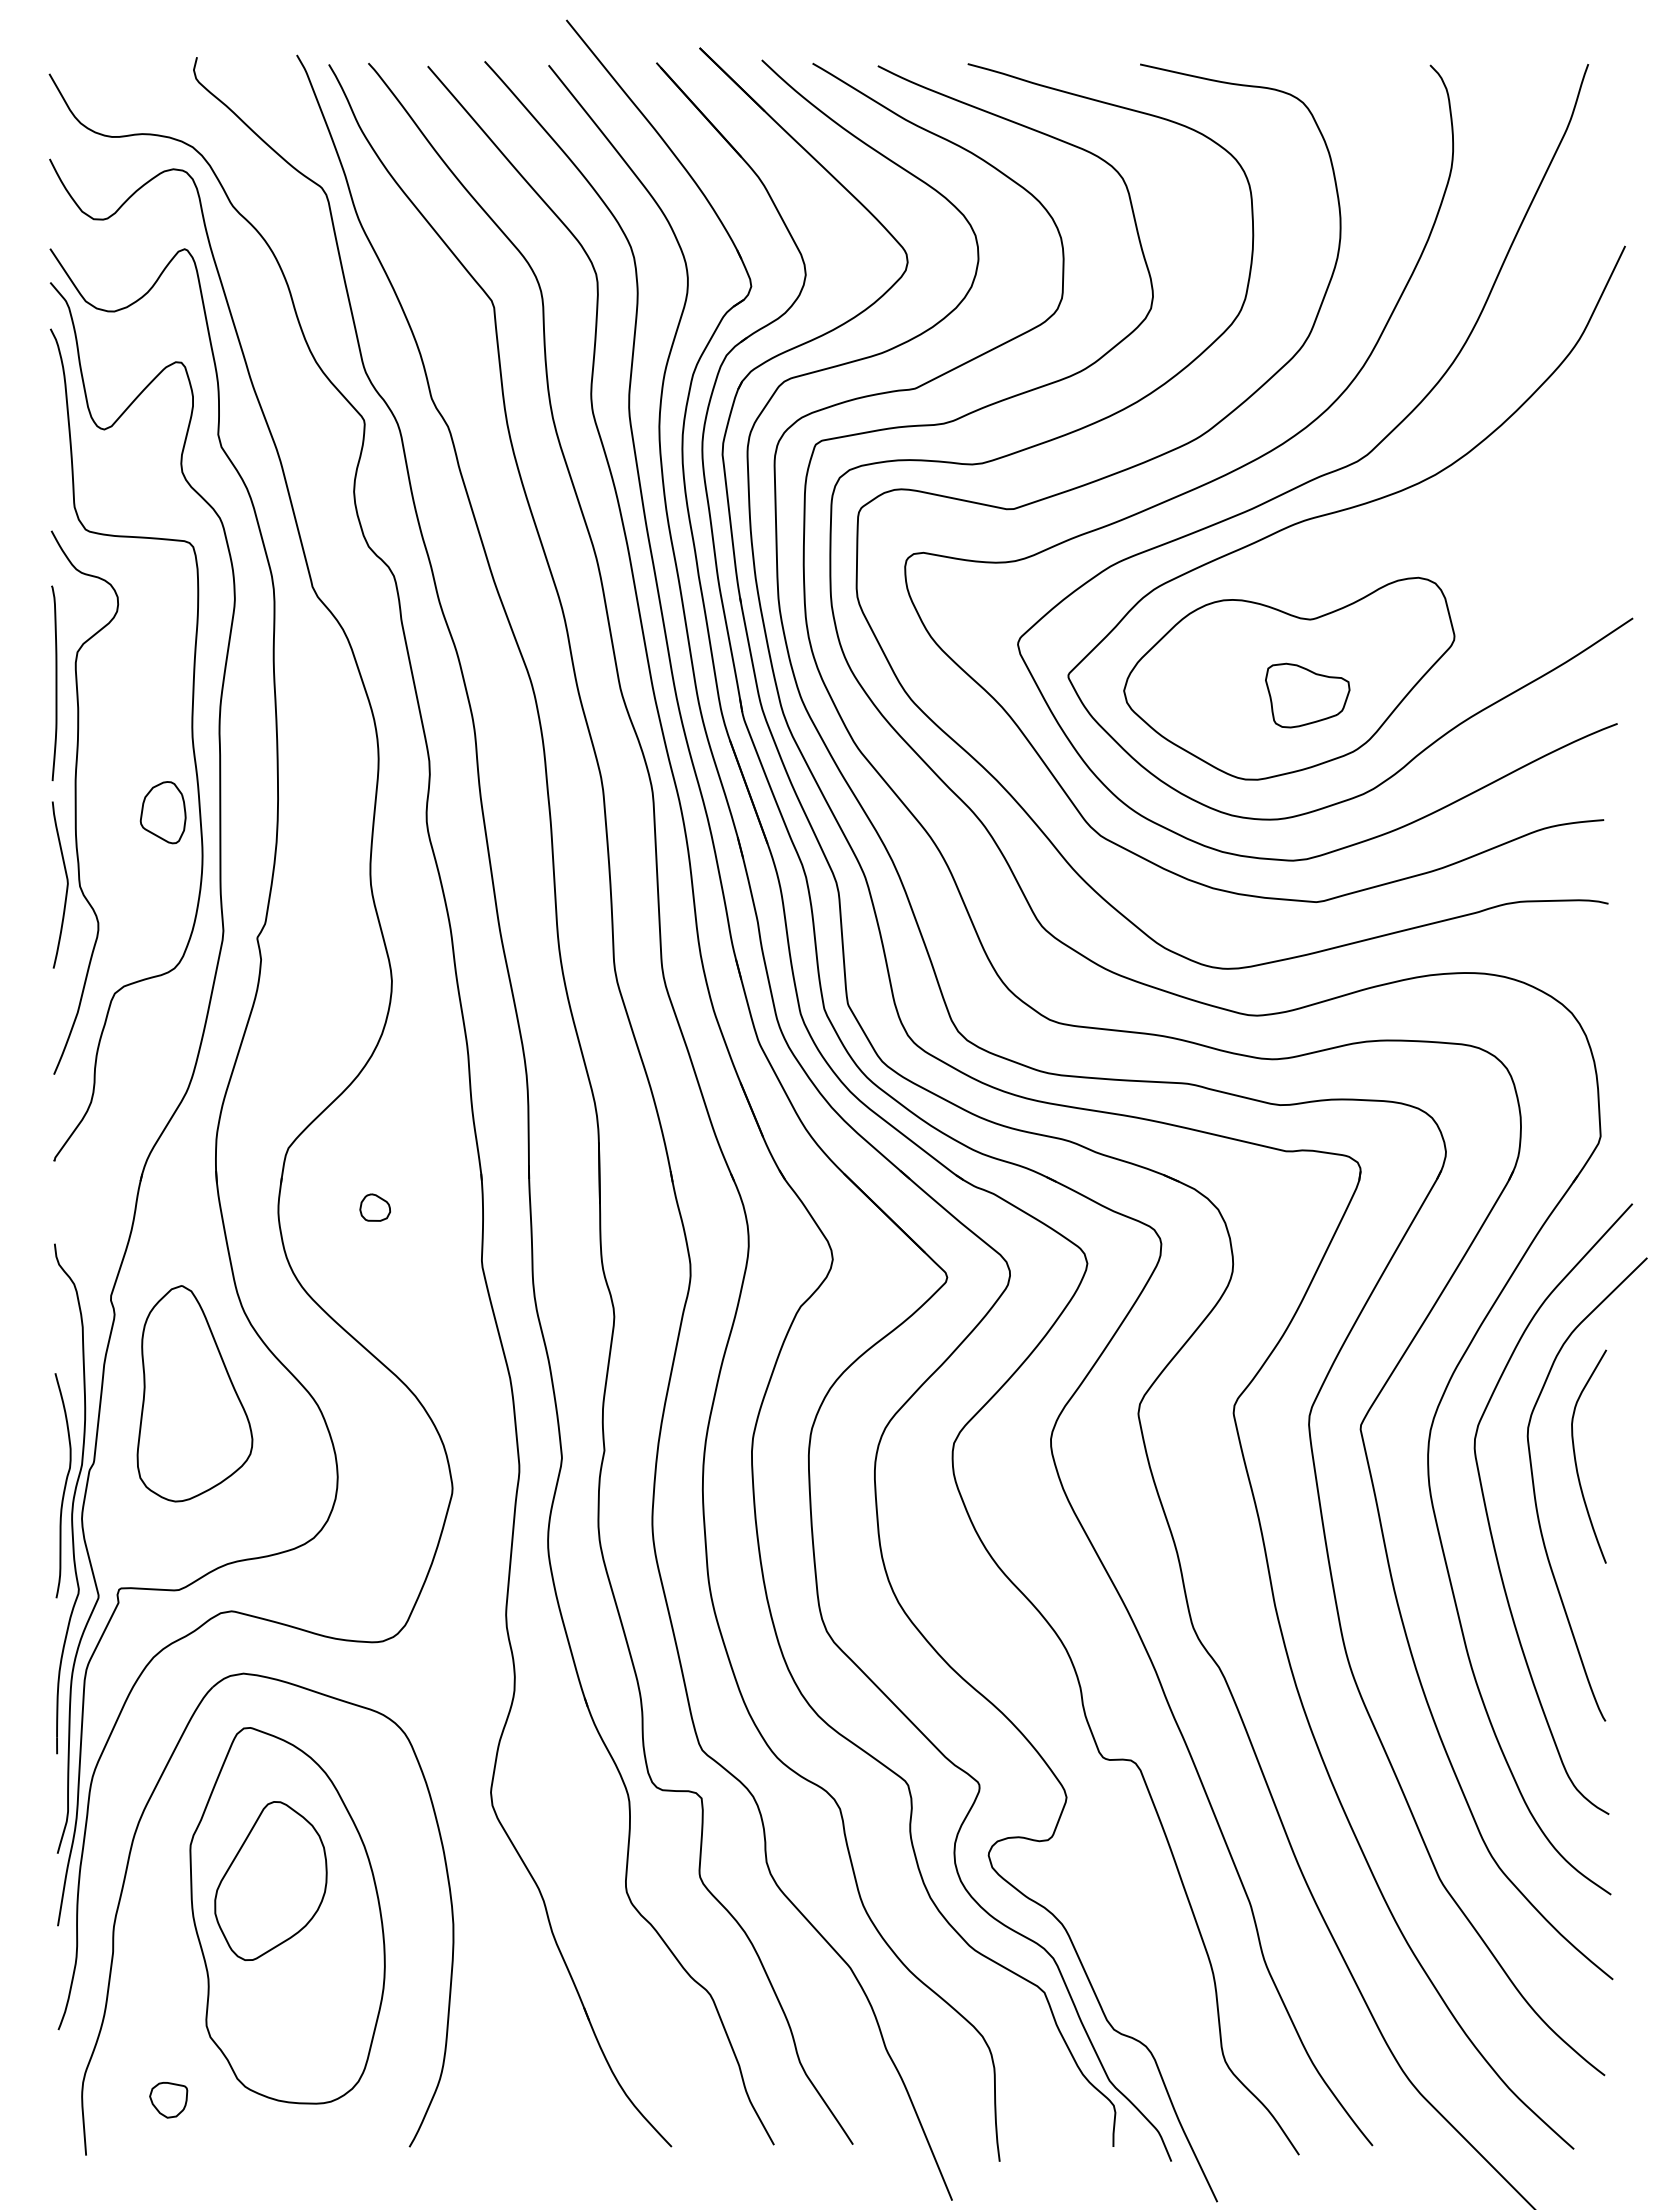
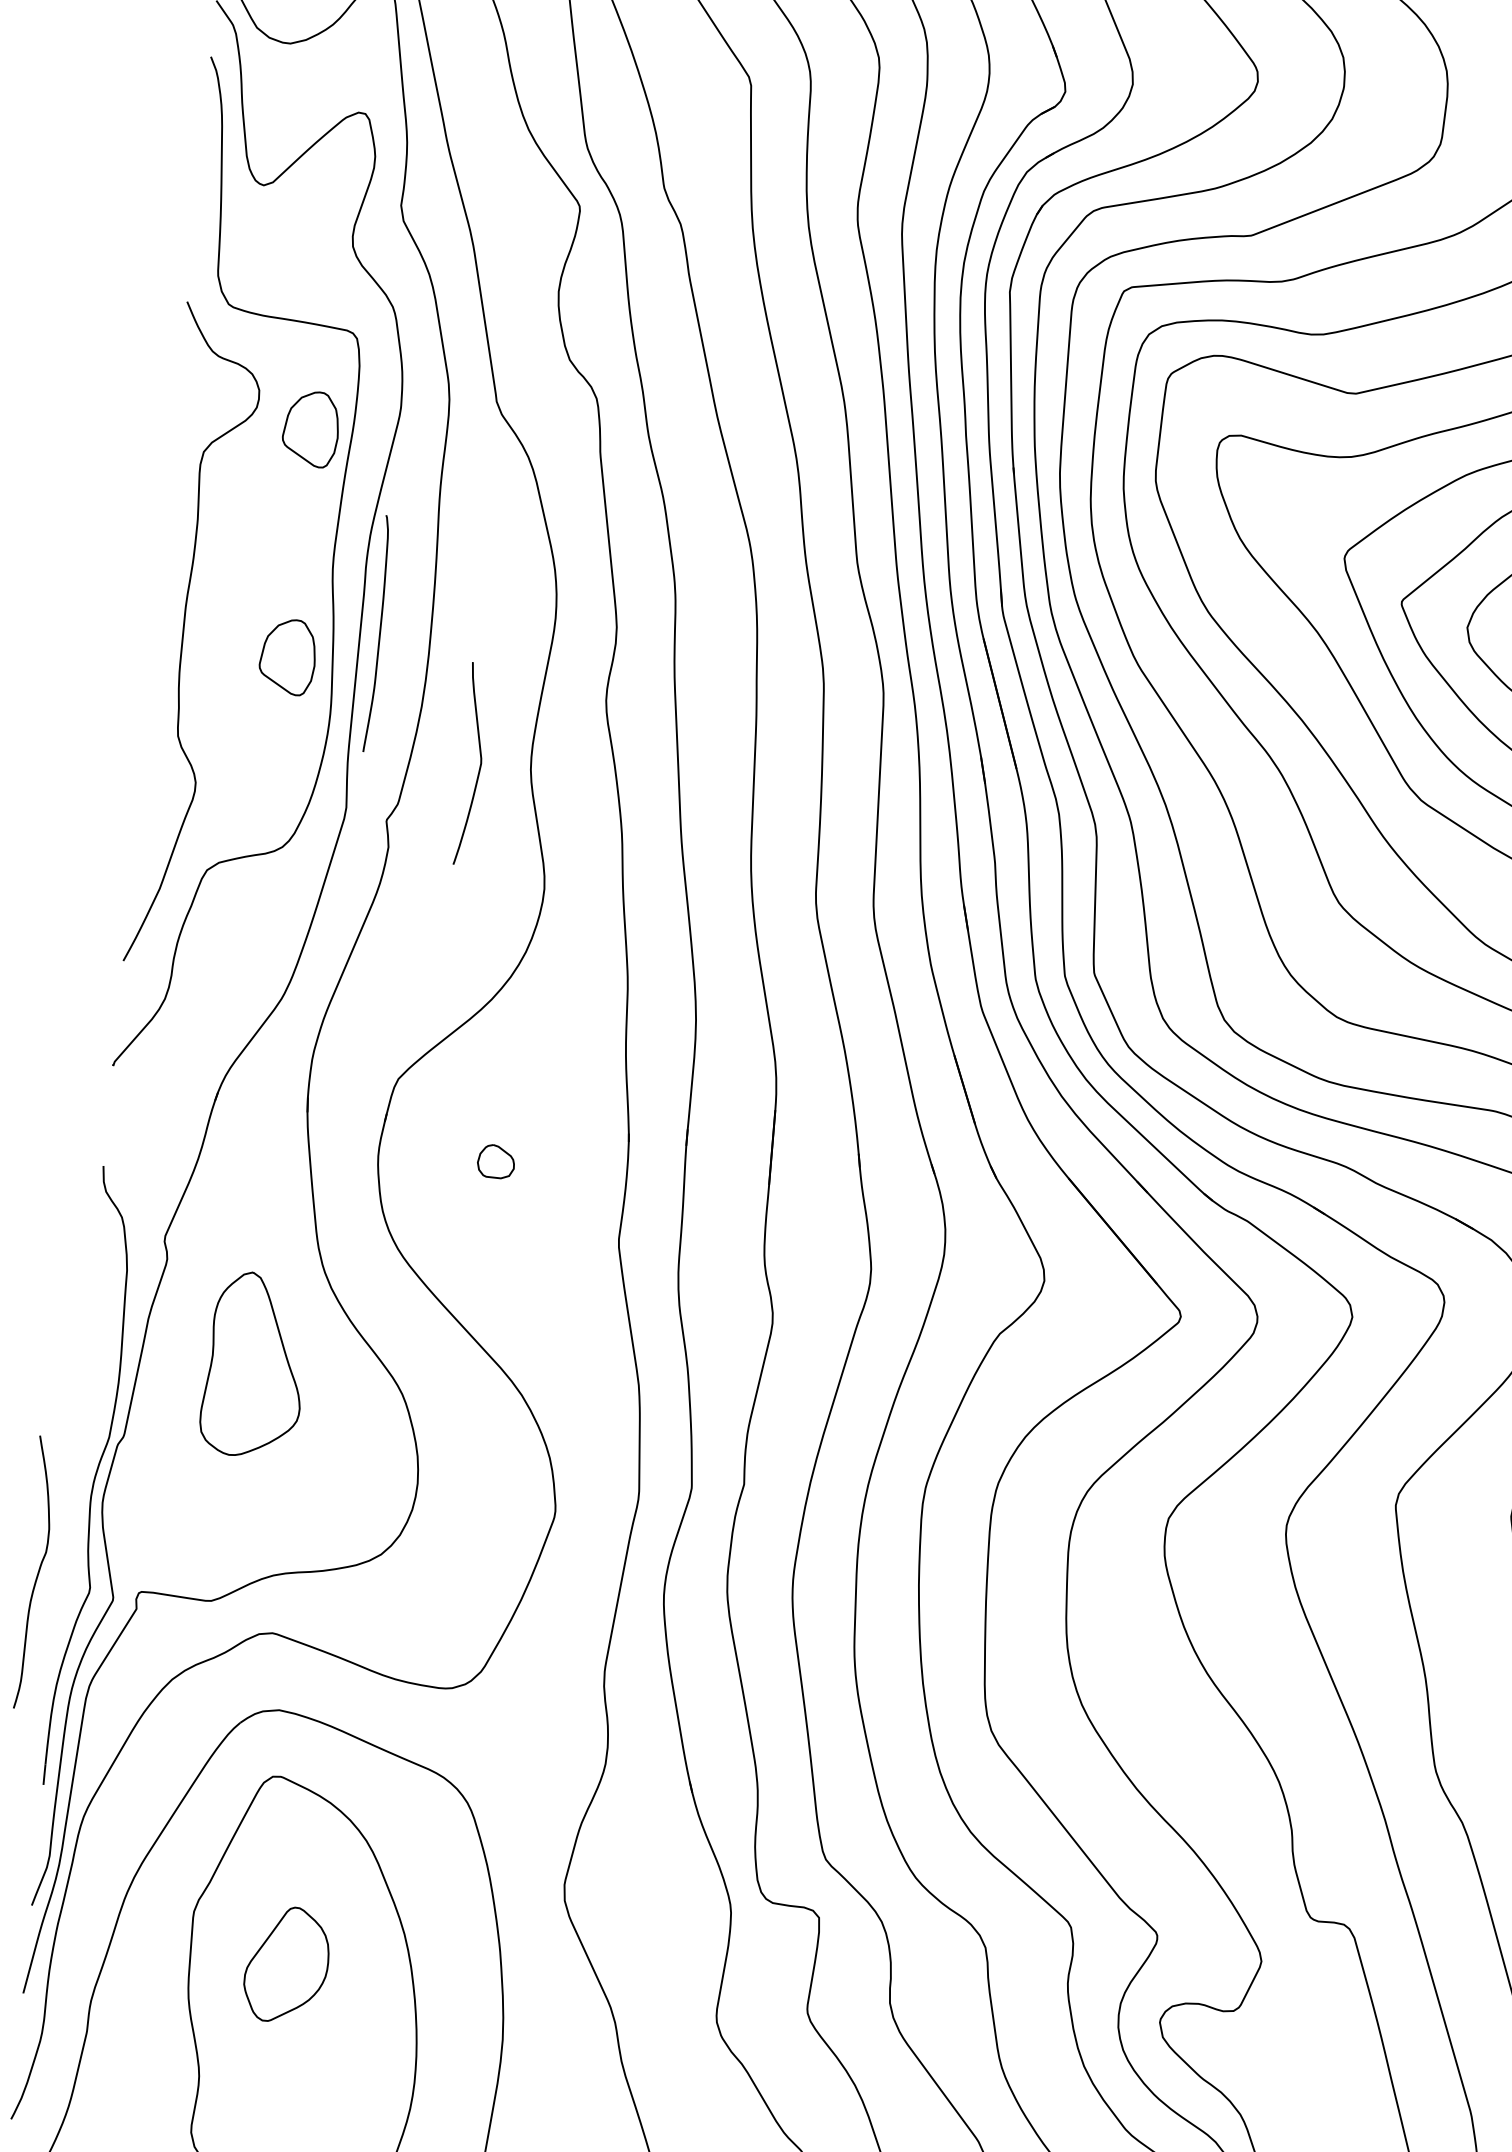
part: (162, 624) -> (310, 428), added
curve: (55, 683) -> (378, 634), moved
curve: (66, 884) -> (479, 764), moved
part: (194, 1393) -> (254, 1364), size x0.7
curve: (64, 1485) -> (37, 1572), moved
part: (270, 1880) -> (286, 1964), size x0.6

